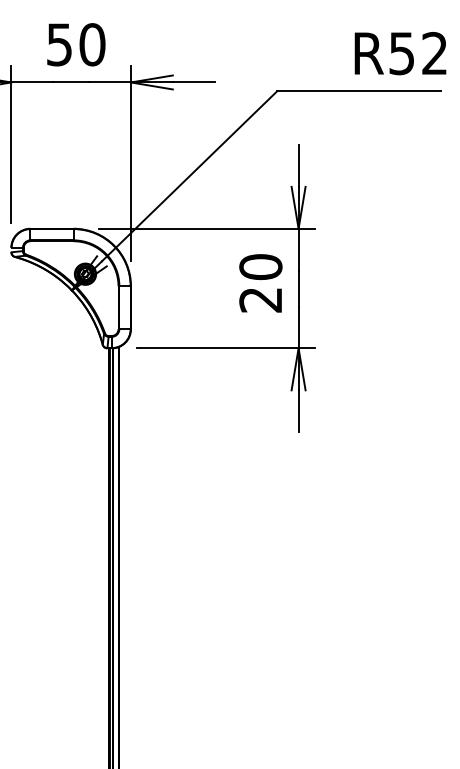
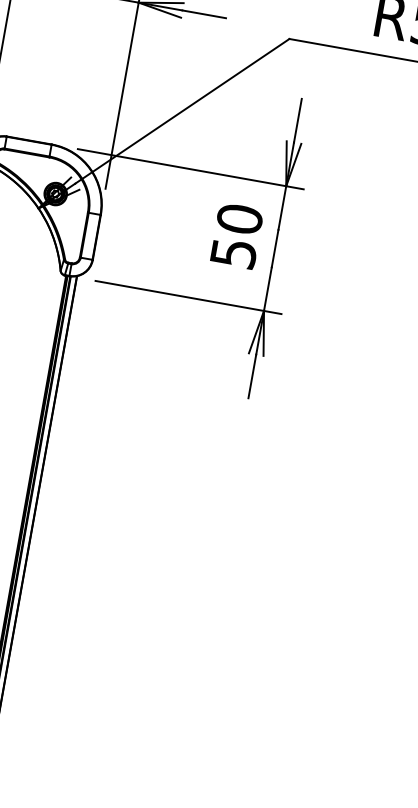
text: (260, 300) -> (233, 253), 20 -> 50

